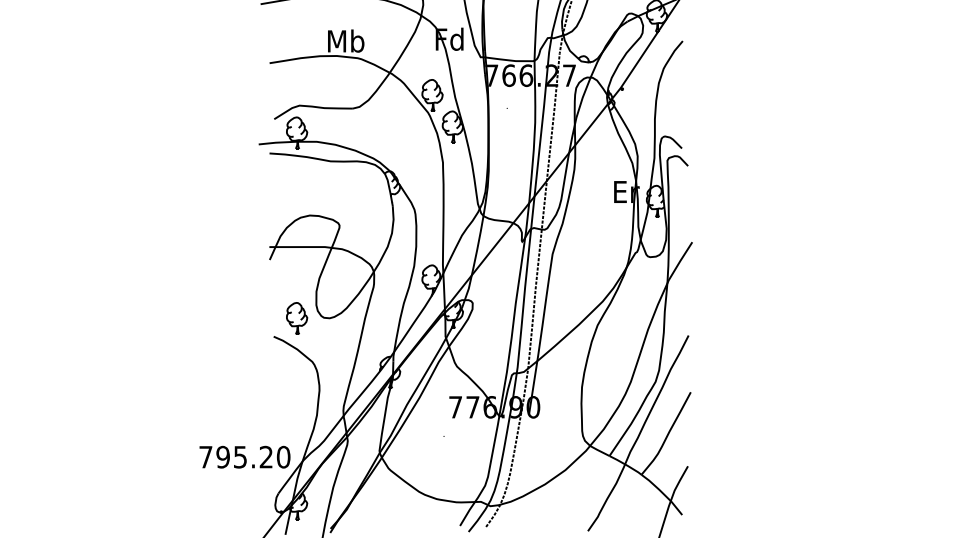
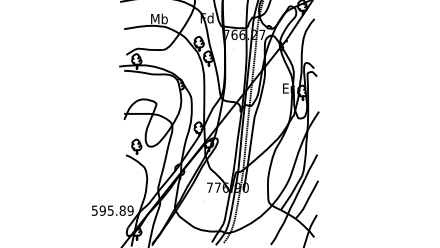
text: (244, 456) -> (112, 210), 795.20 -> 595.89

